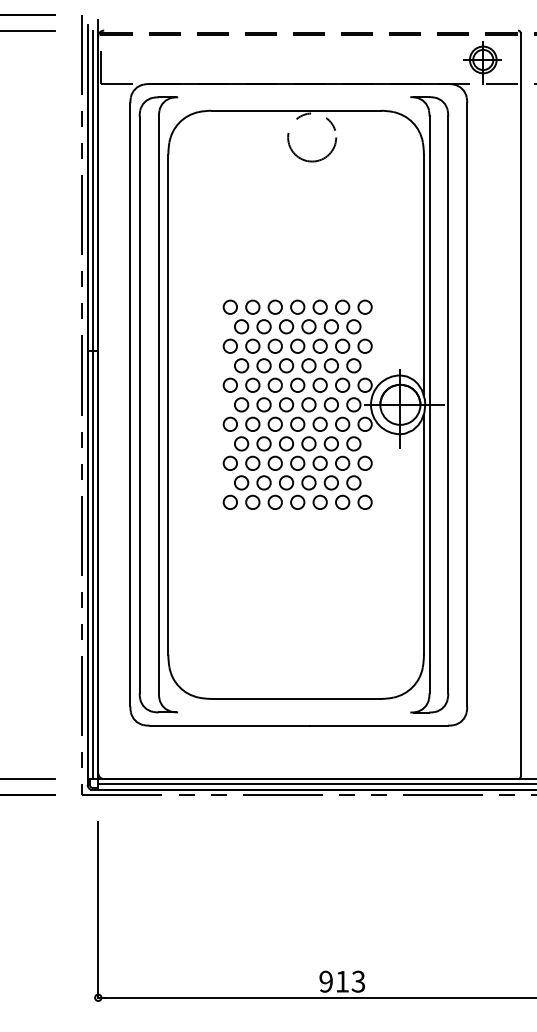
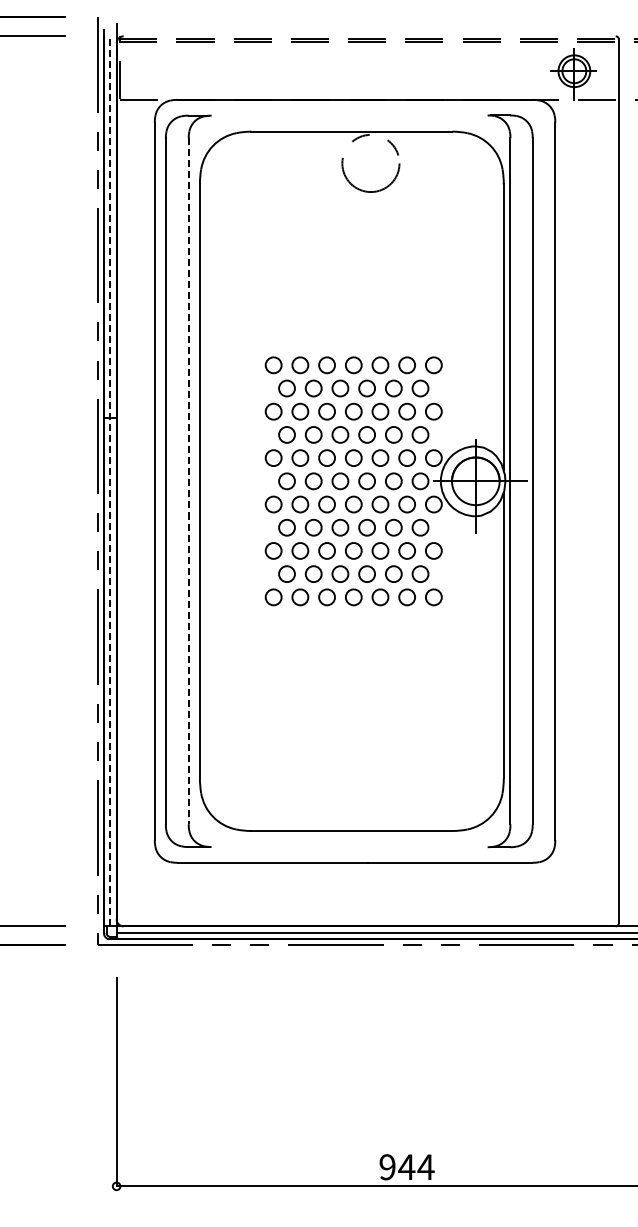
line: (93, 404) -> (110, 480), solid -> dashed
line: (158, 404) -> (188, 481), solid -> dashed
text: (350, 981) -> (416, 1167), 913 -> 944

